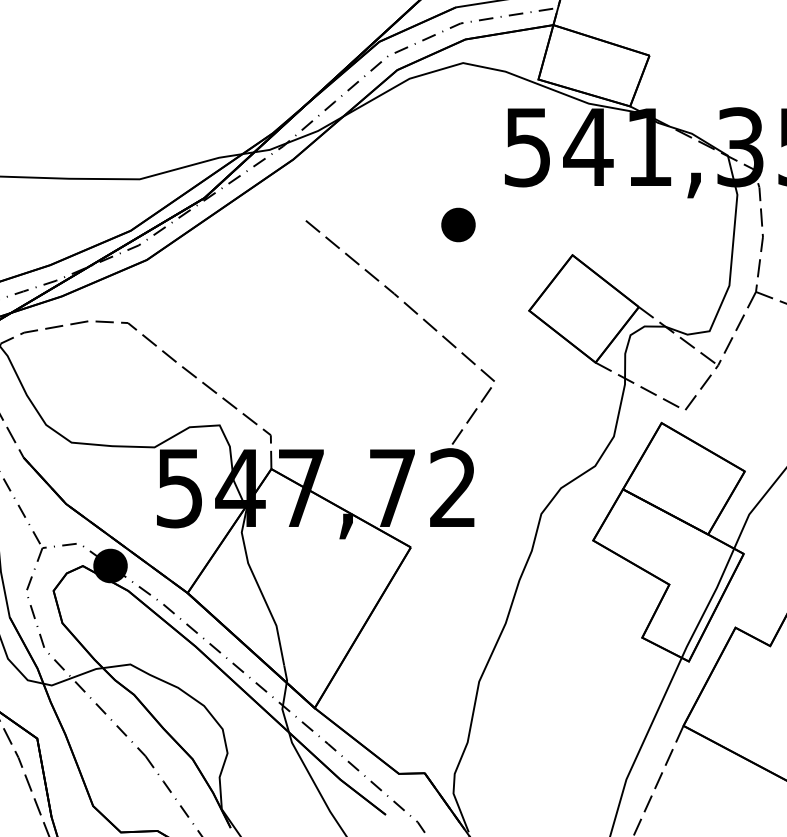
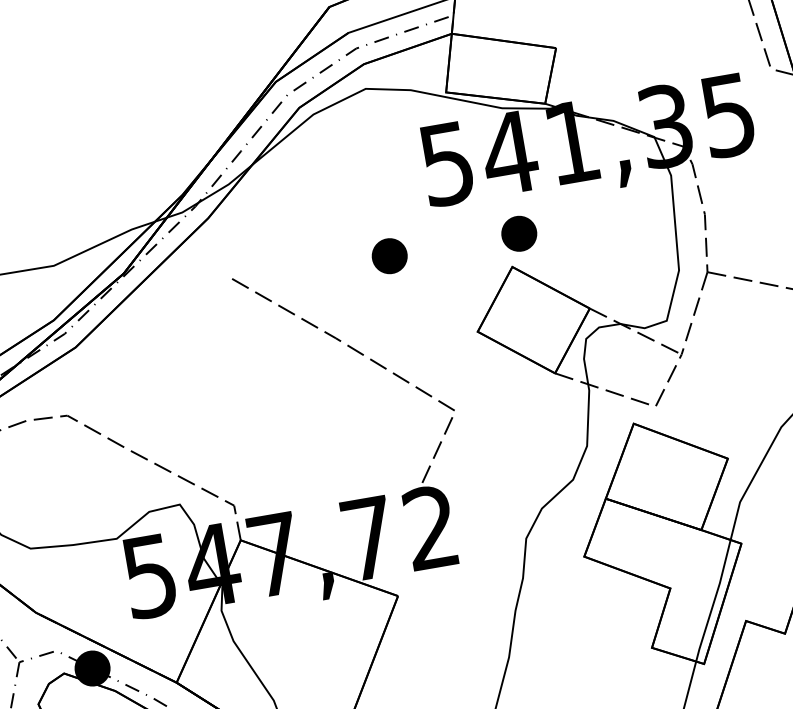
part: (584, 224) -> (519, 233), added

